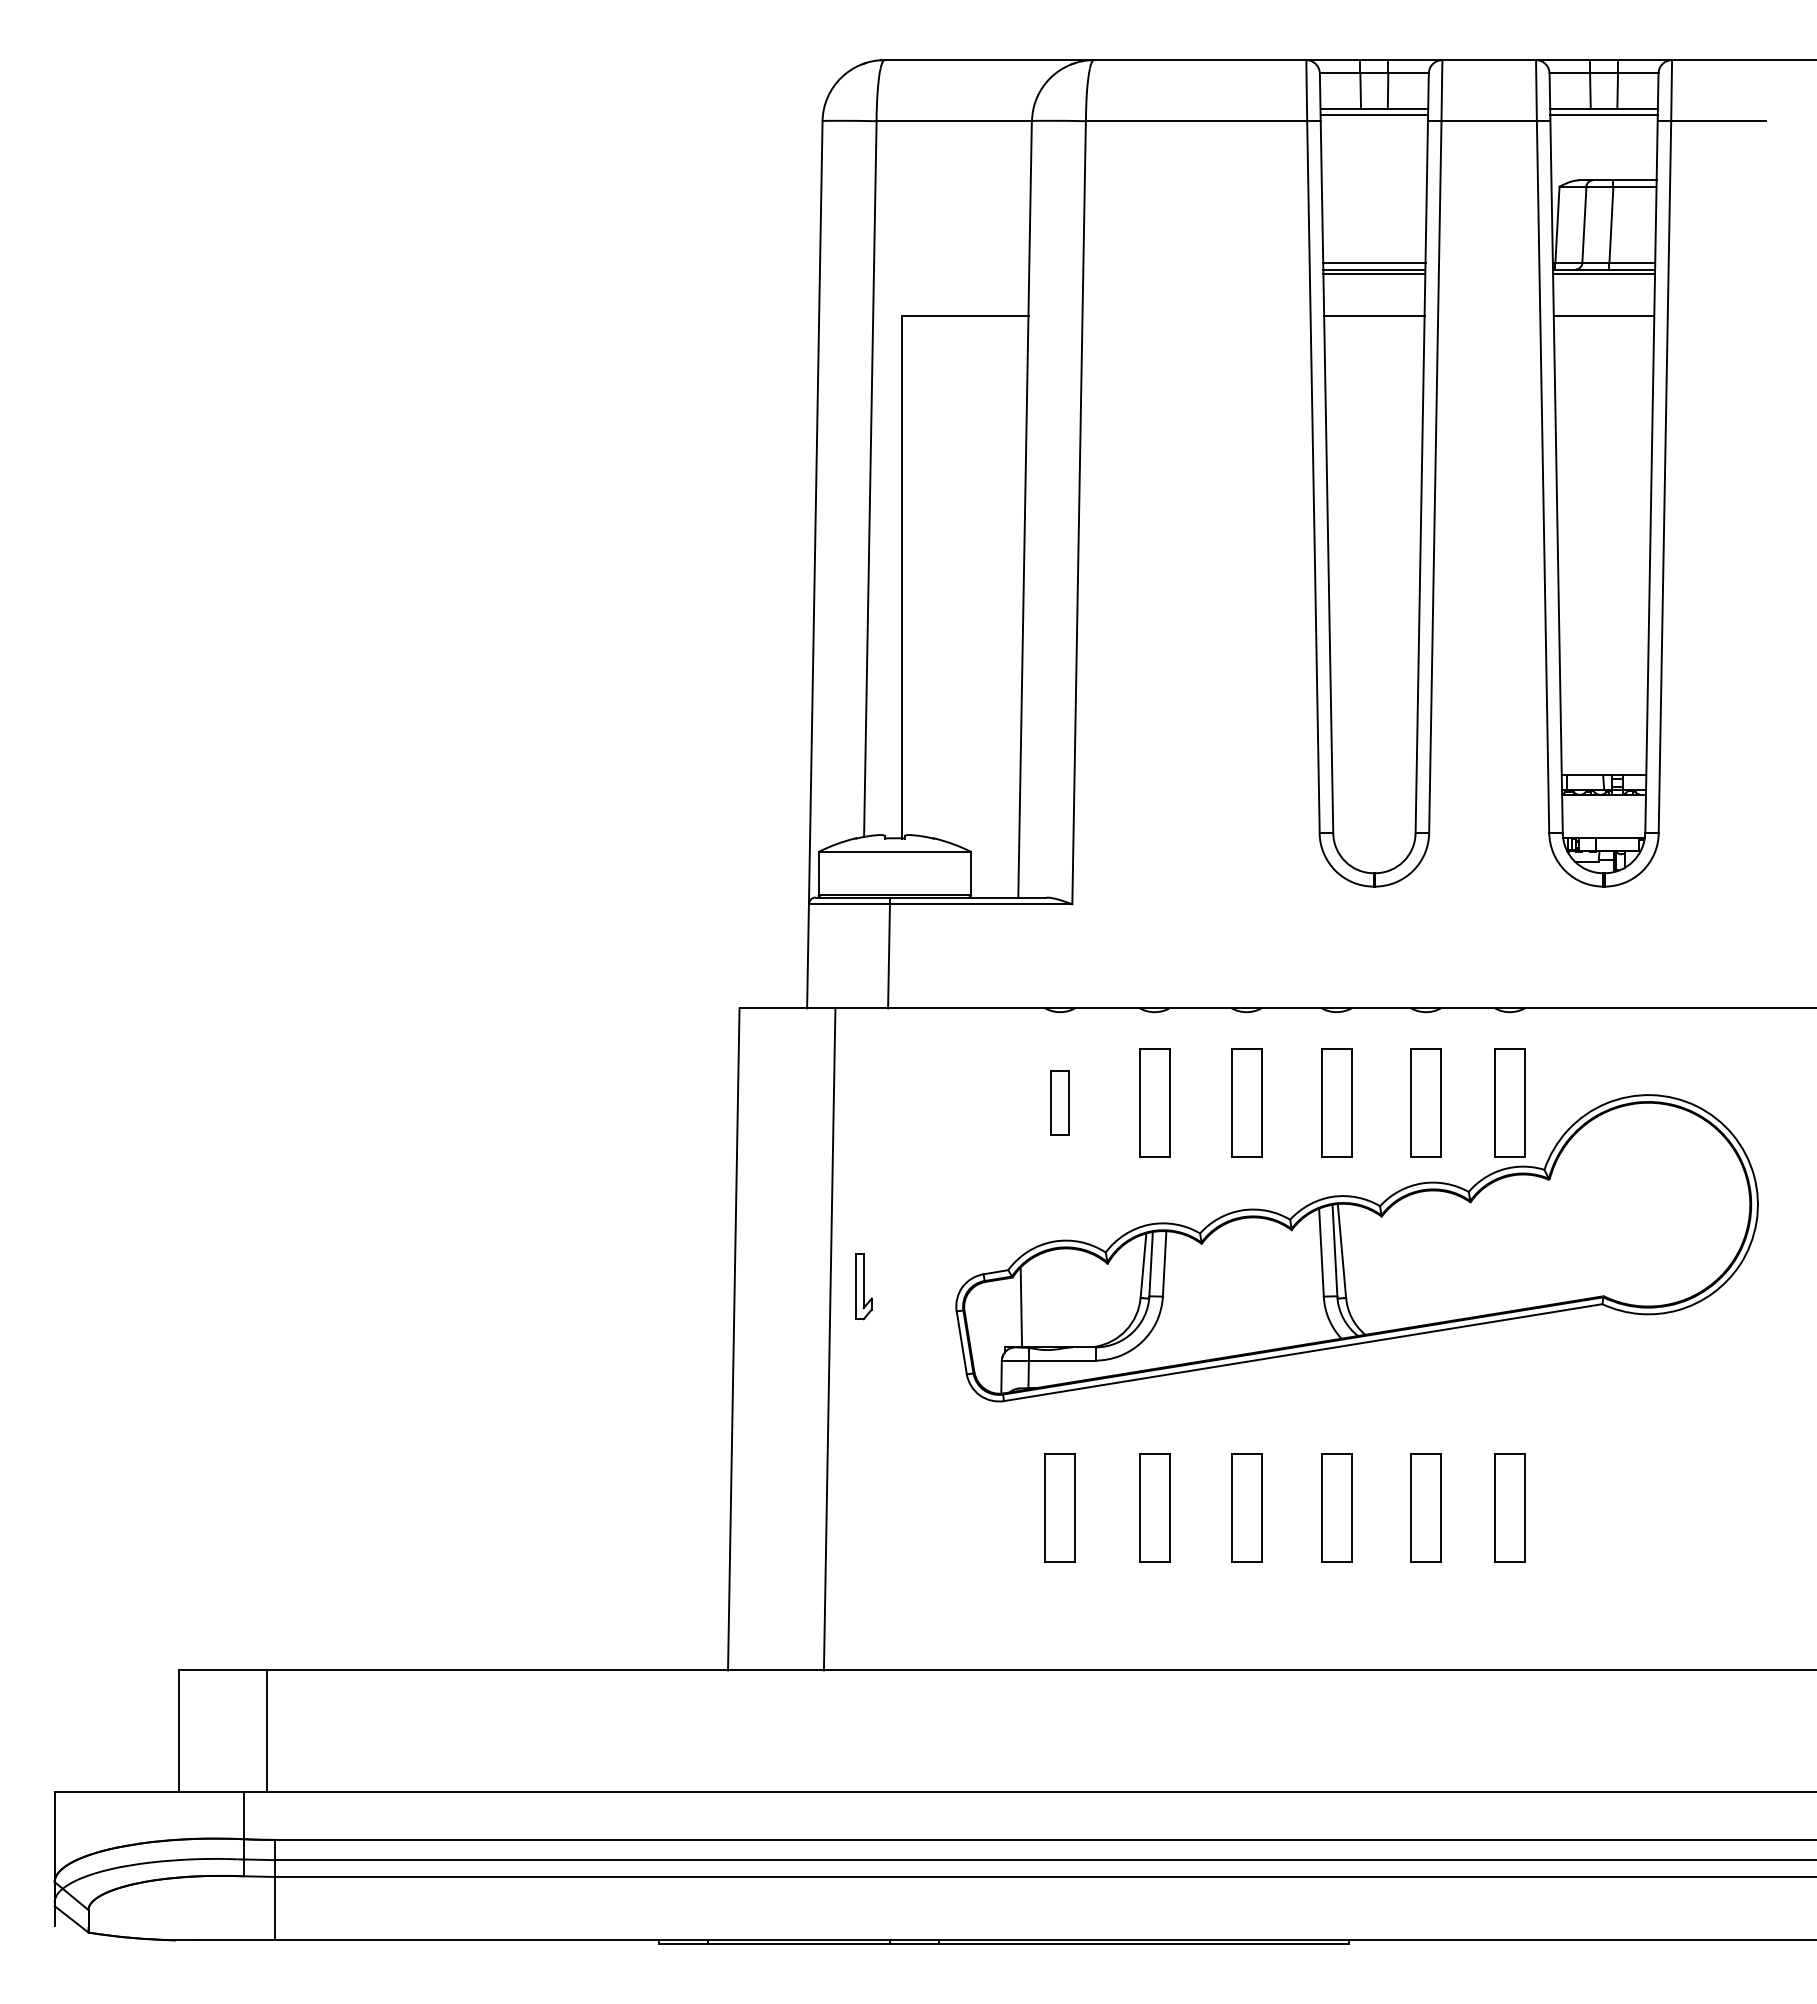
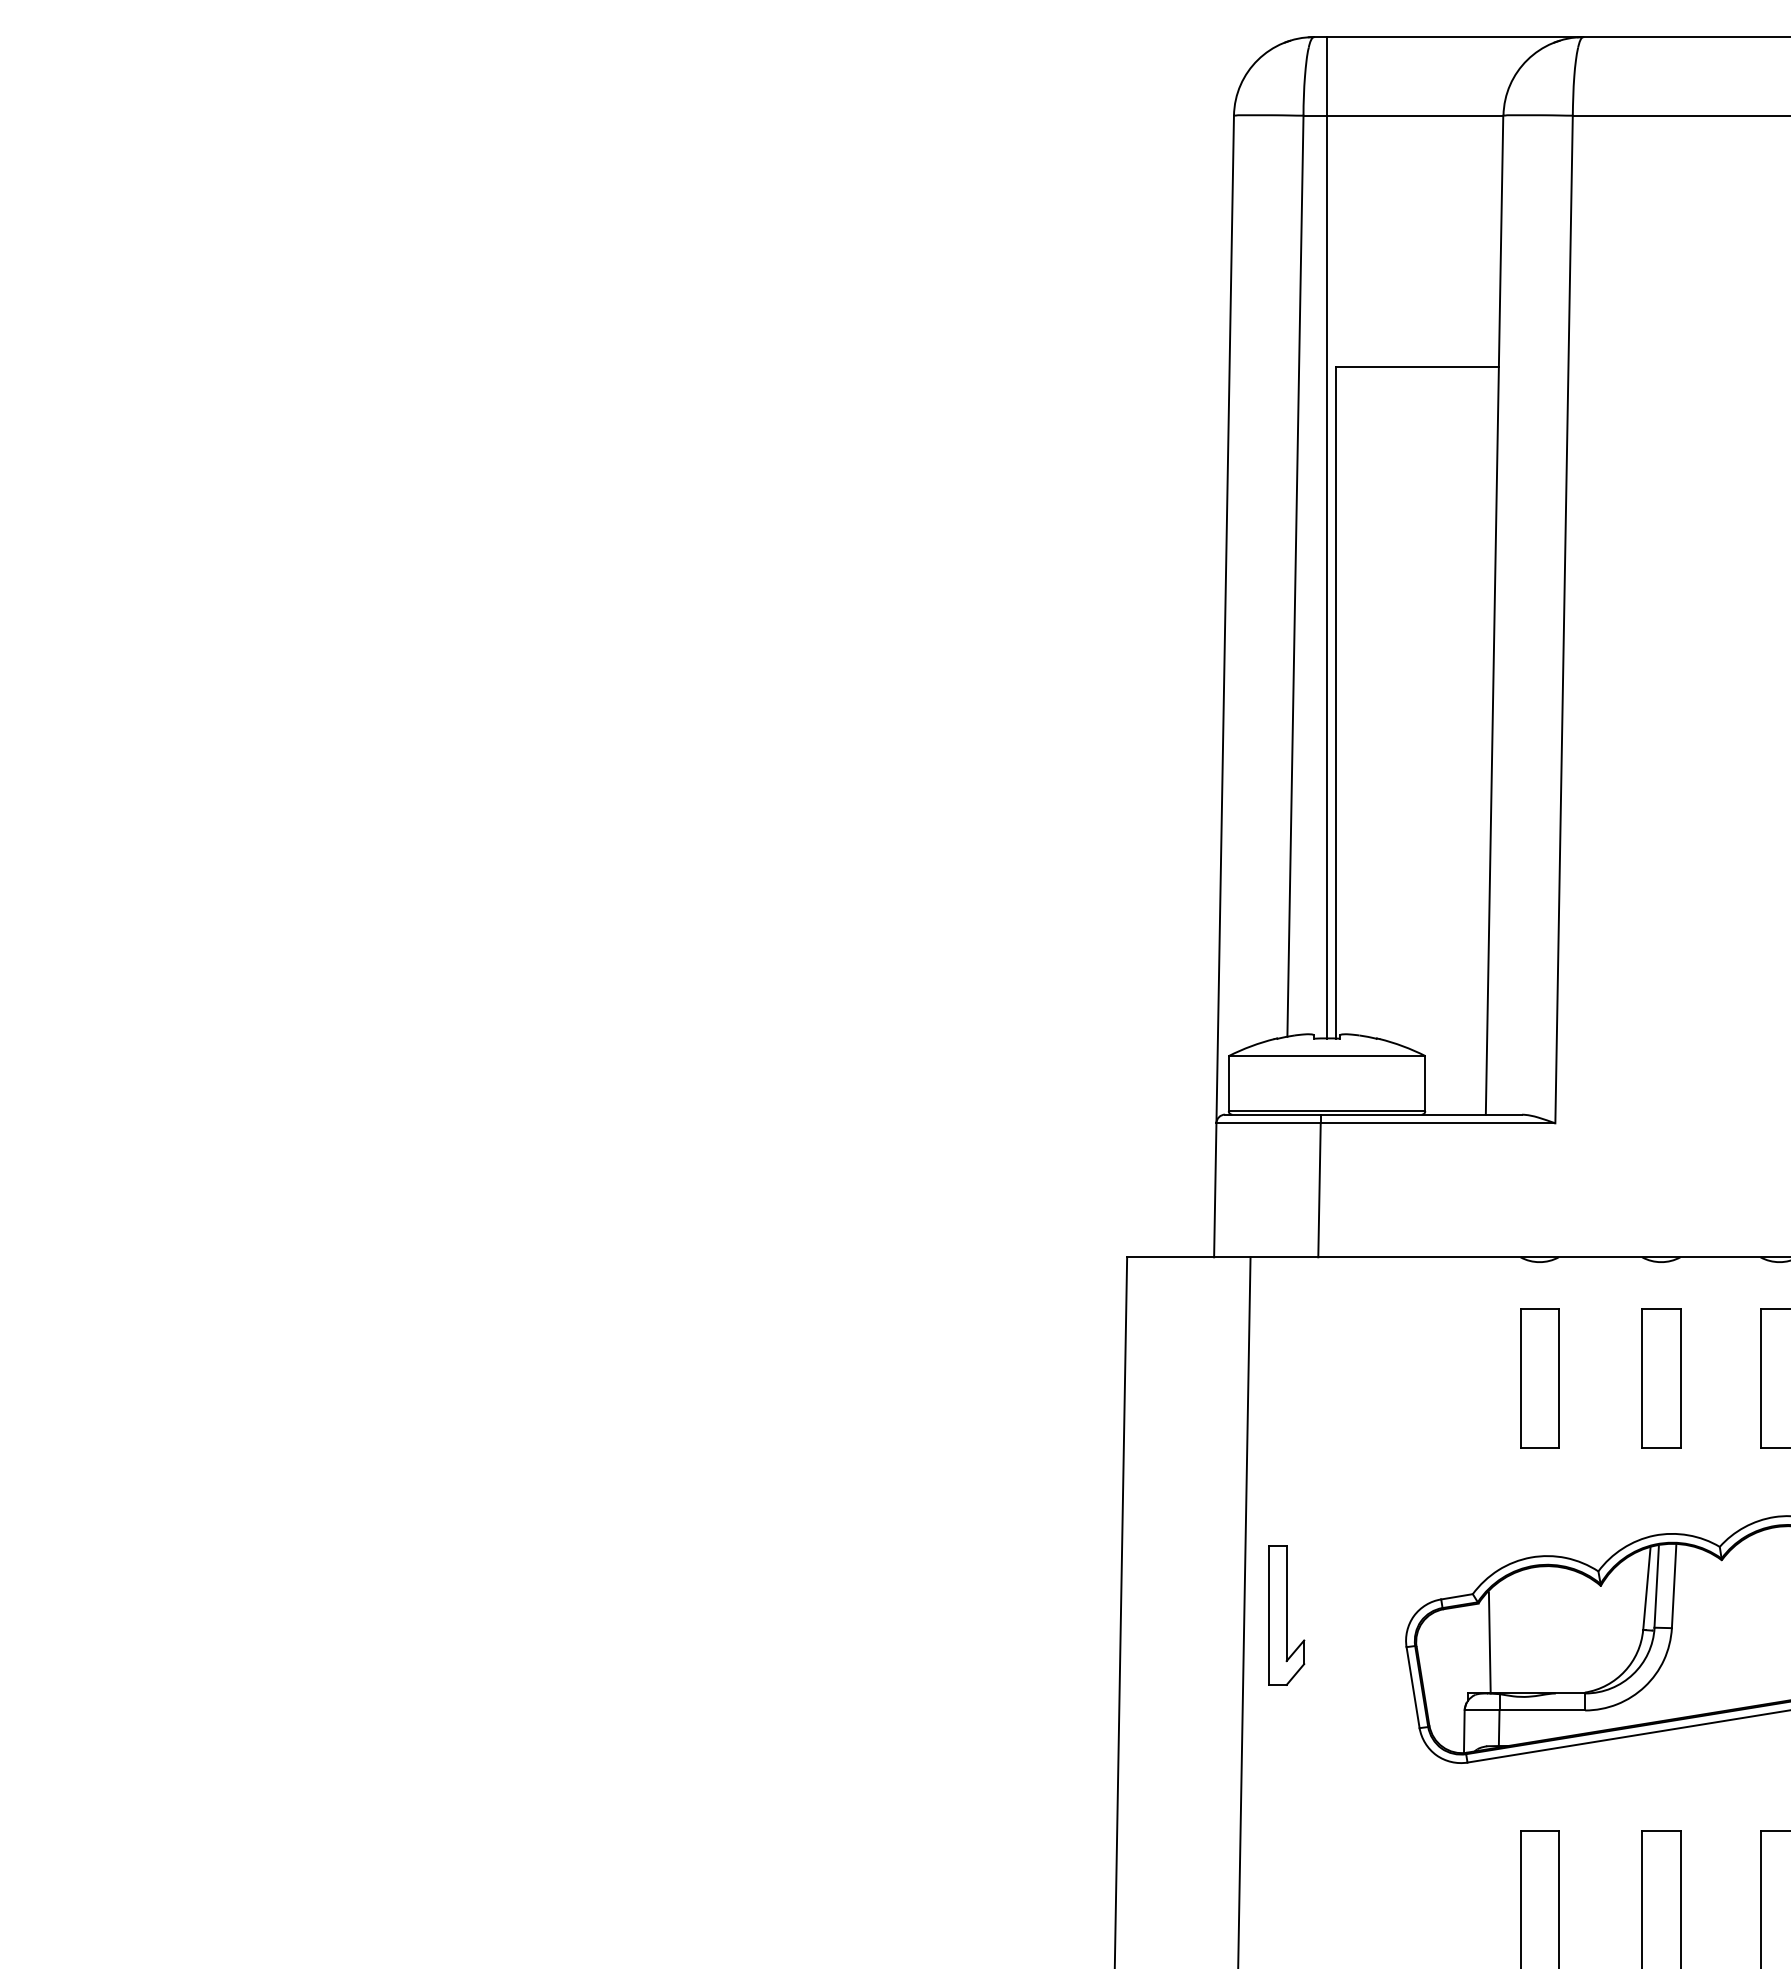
line: (894, 449) -> (1326, 538), added
part: (1059, 1102) -> (1538, 1378), size x1.67
part: (863, 1286) -> (1286, 1615), size x1.67

